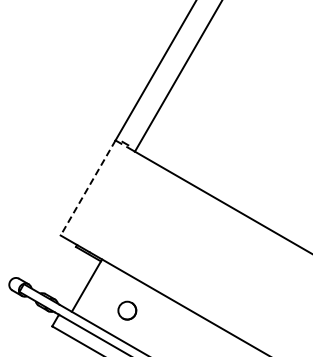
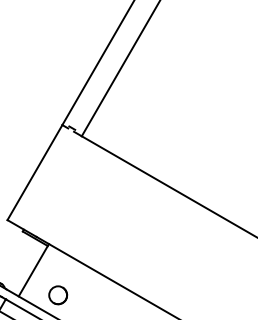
line: (88, 187) -> (35, 172), dashed -> solid
part: (127, 310) -> (58, 295), moved

